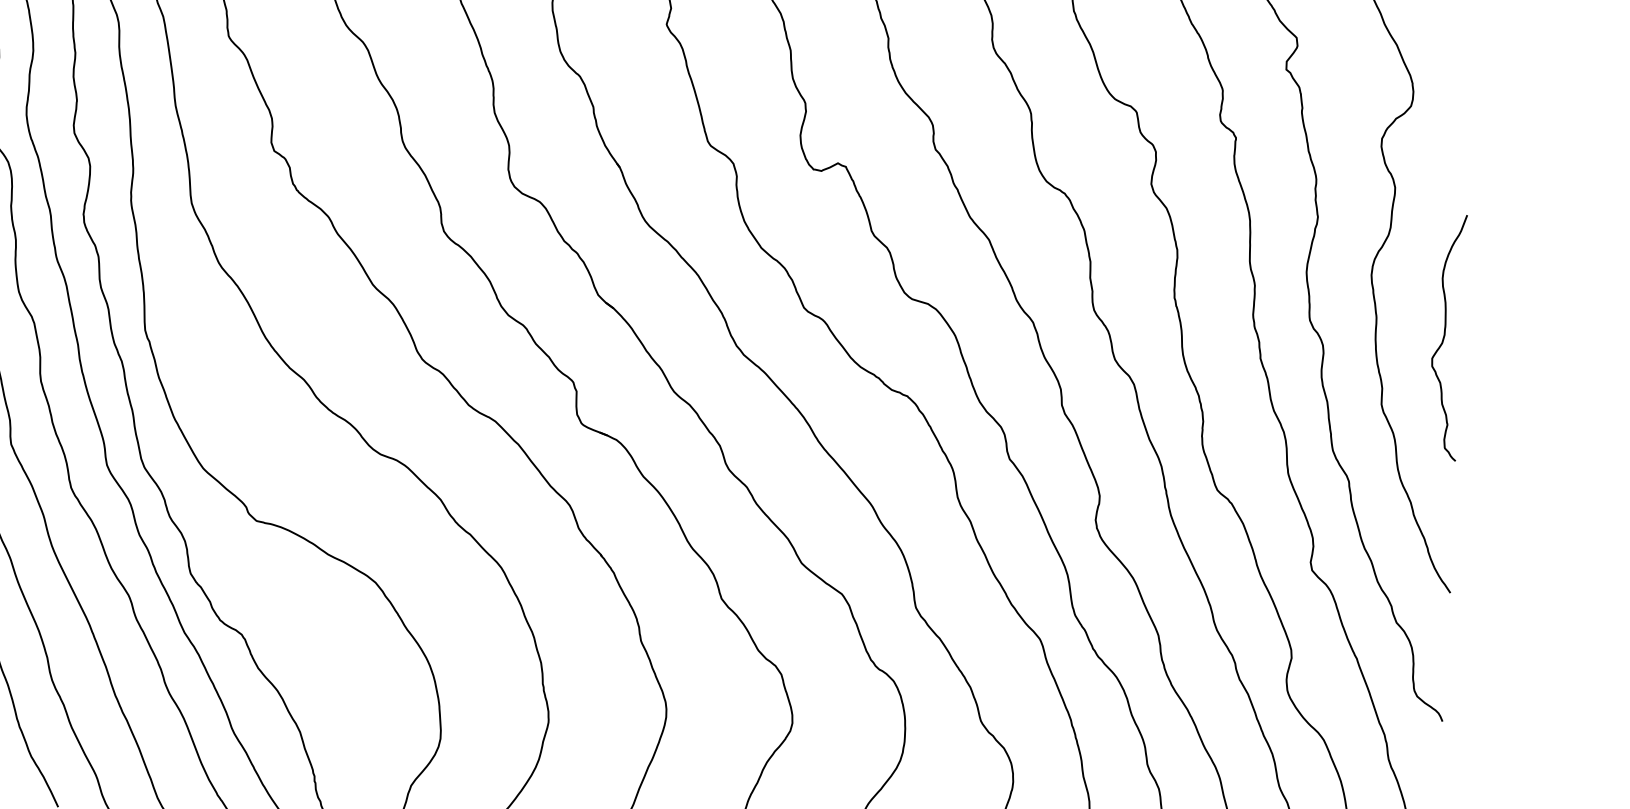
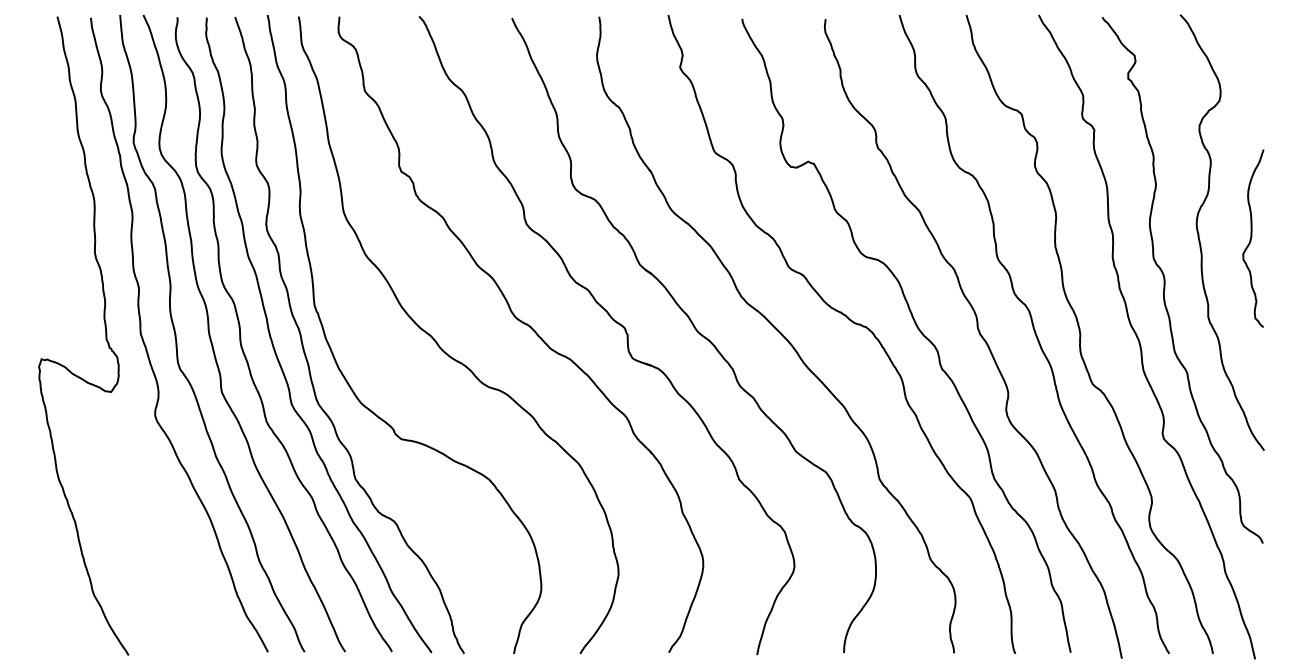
curve: (1446, 336) -> (1252, 237), moved

